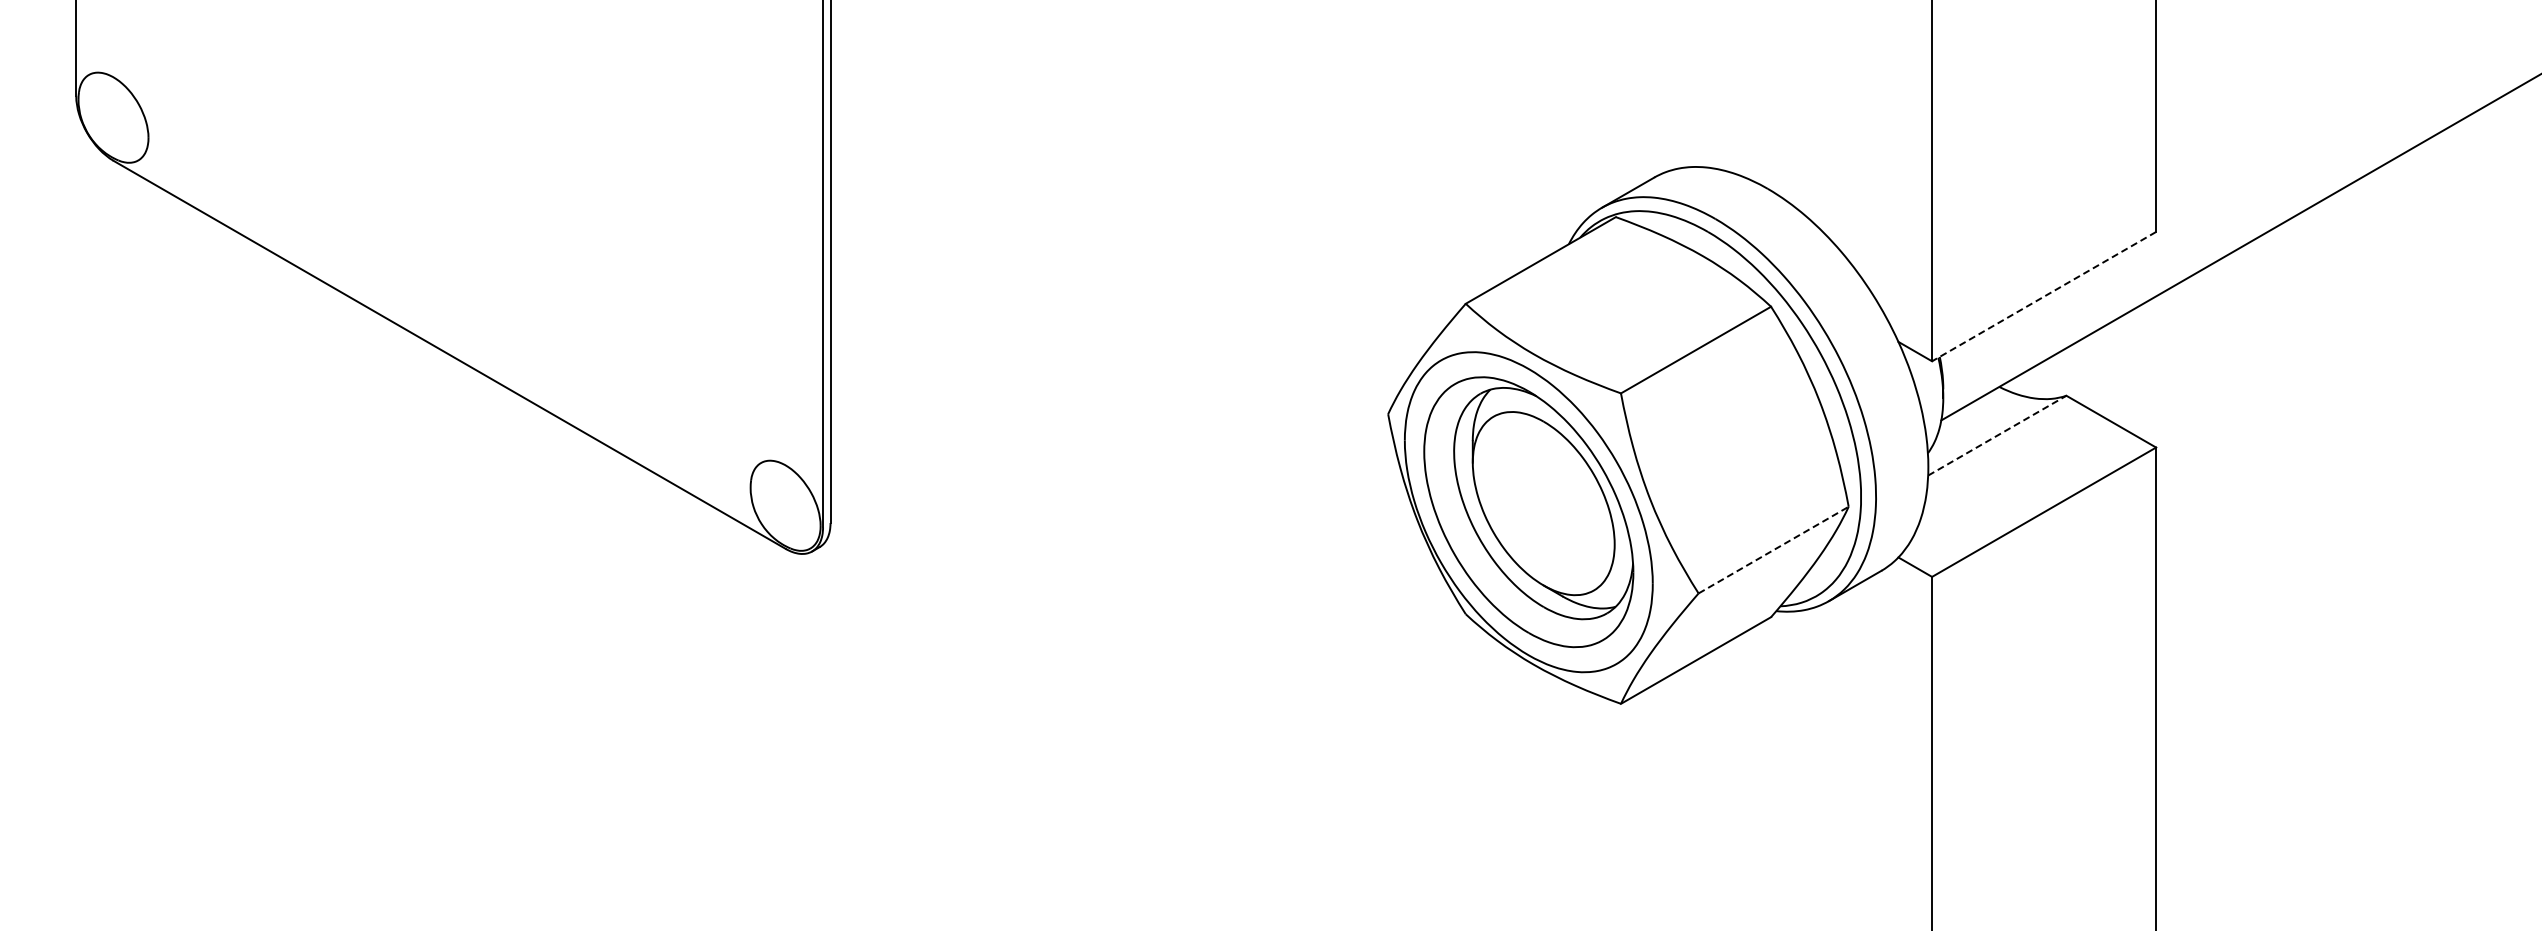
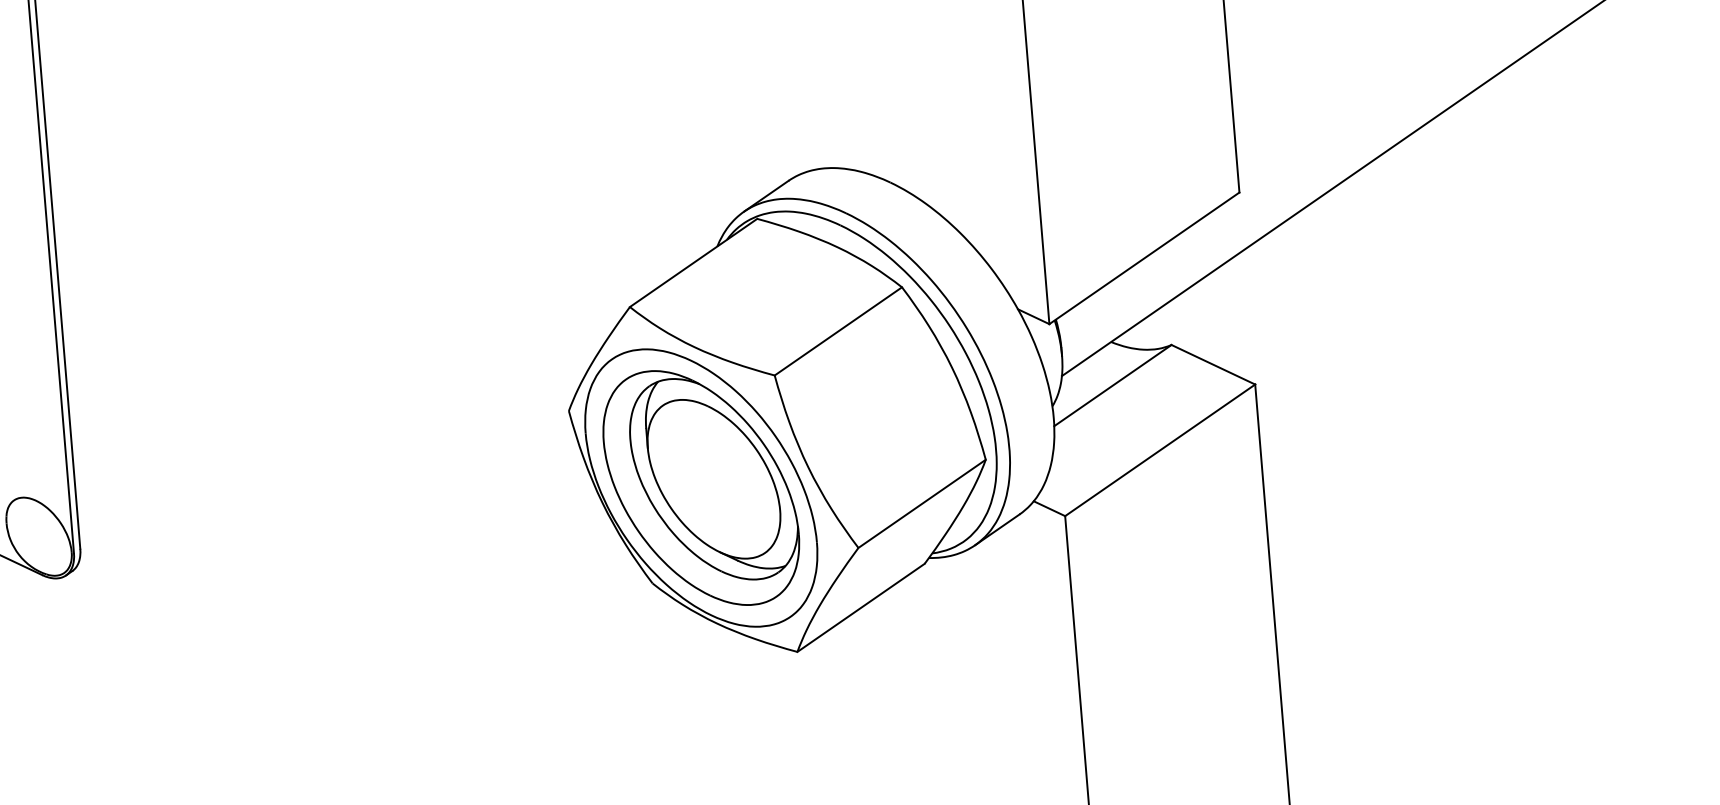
line: (2043, 296) -> (1143, 258), dashed -> solid
line: (1997, 435) -> (1113, 385), dashed -> solid
line: (1773, 550) -> (922, 504), dashed -> solid

